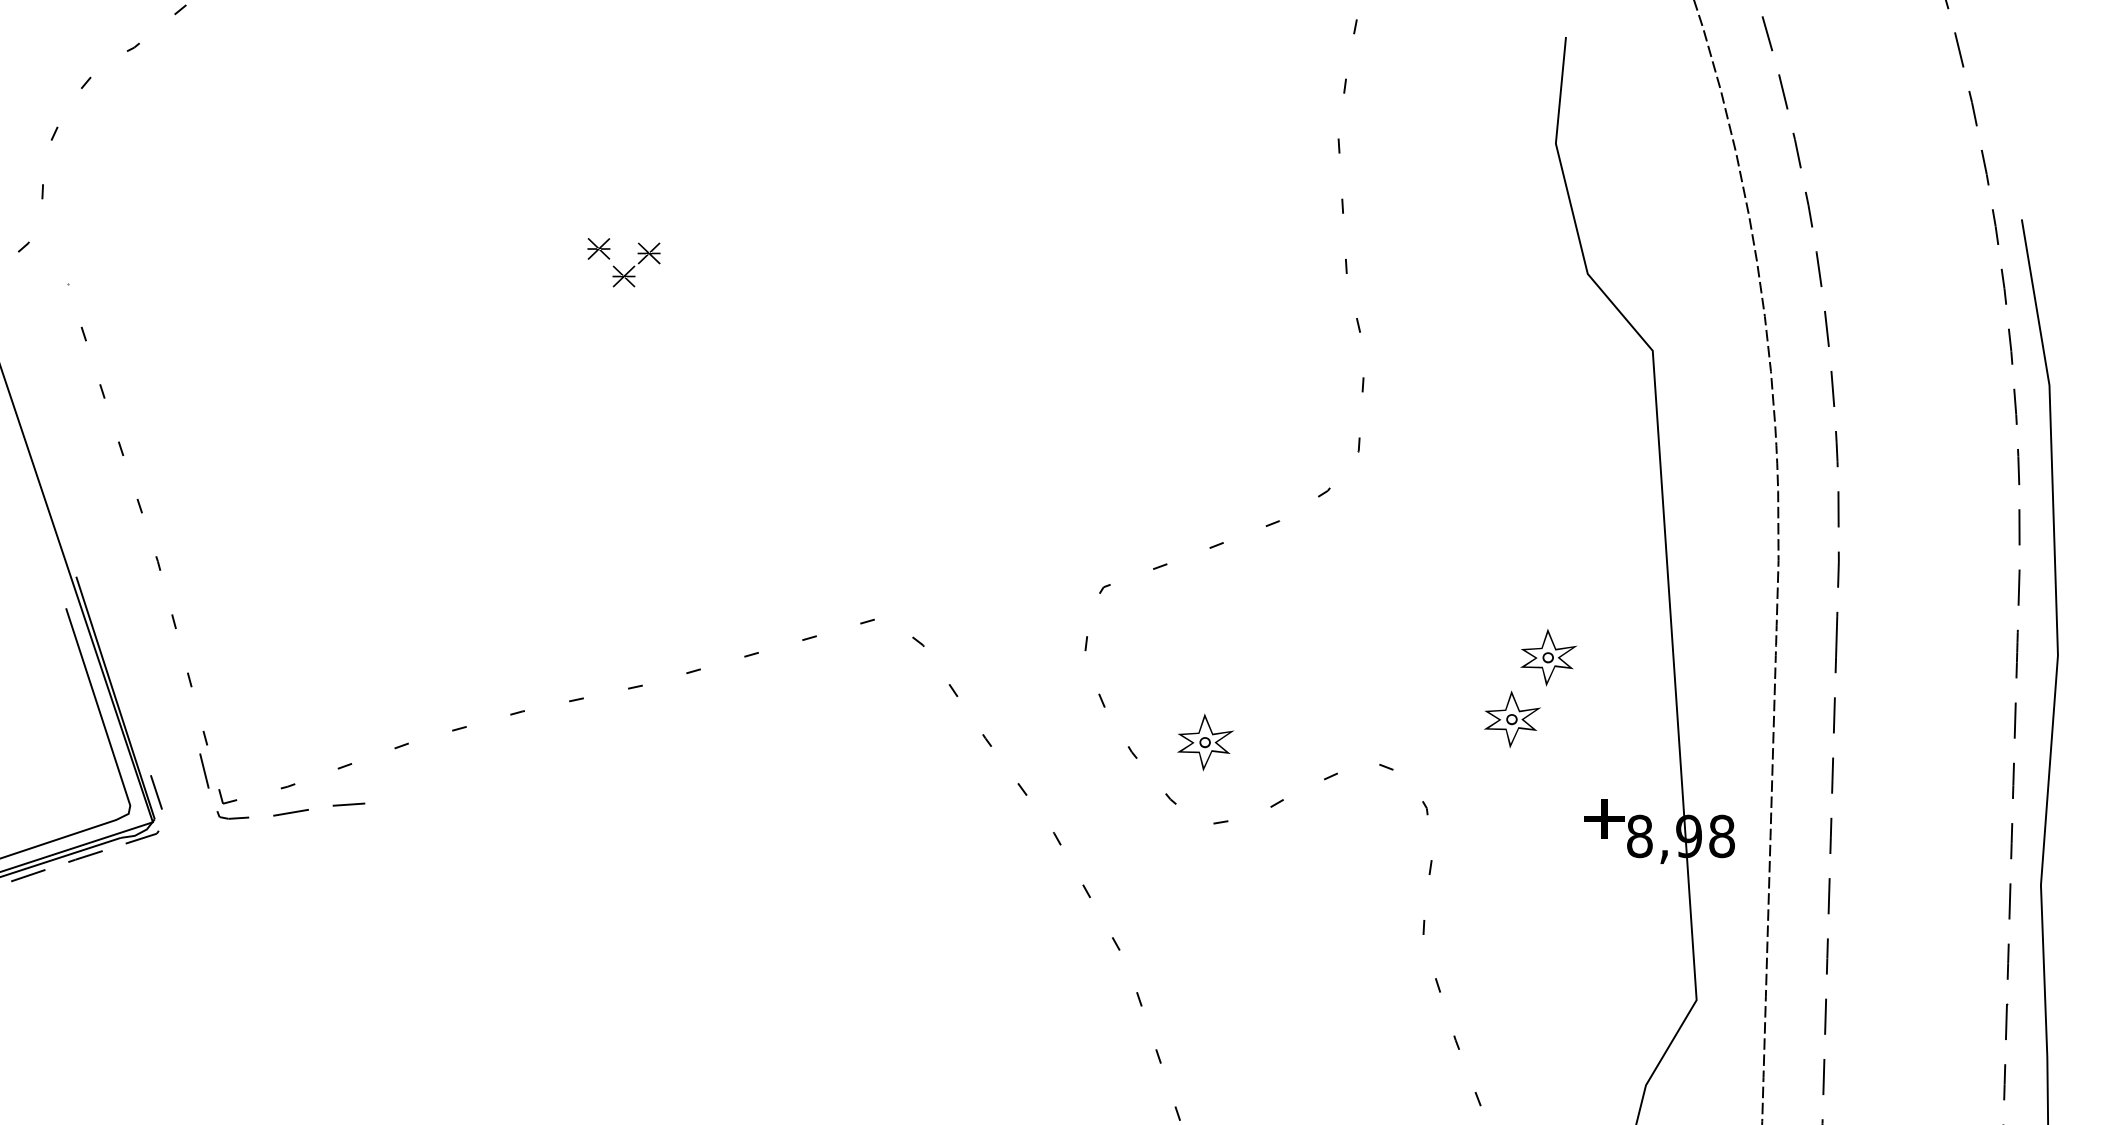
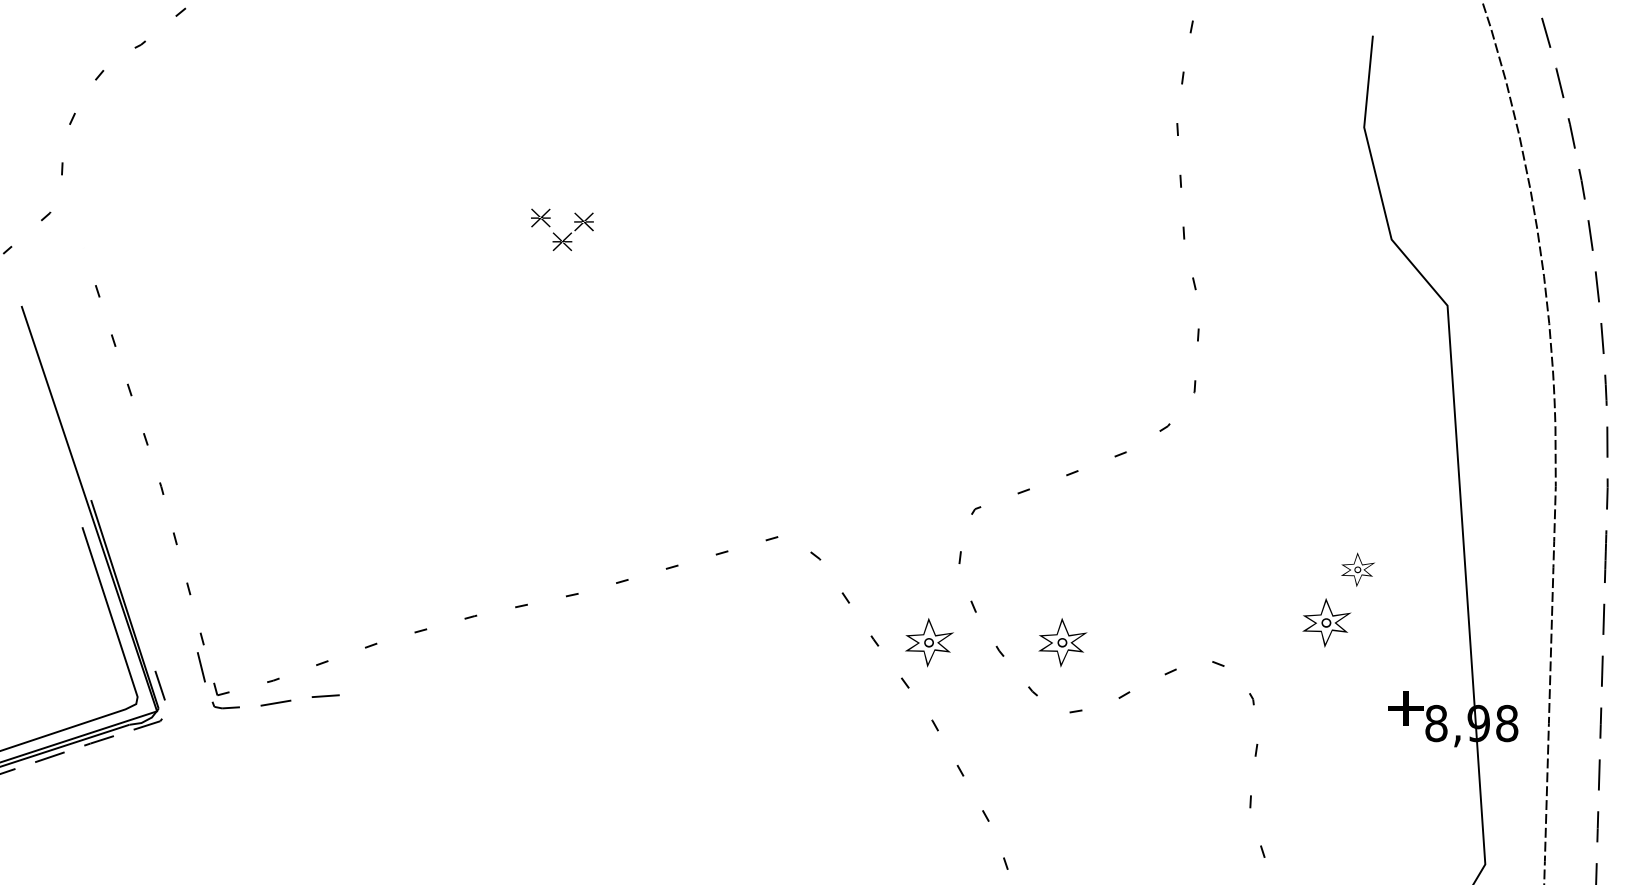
part: (1548, 657) -> (1357, 569), size x0.7
part: (1050, 742) -> (929, 642), added

